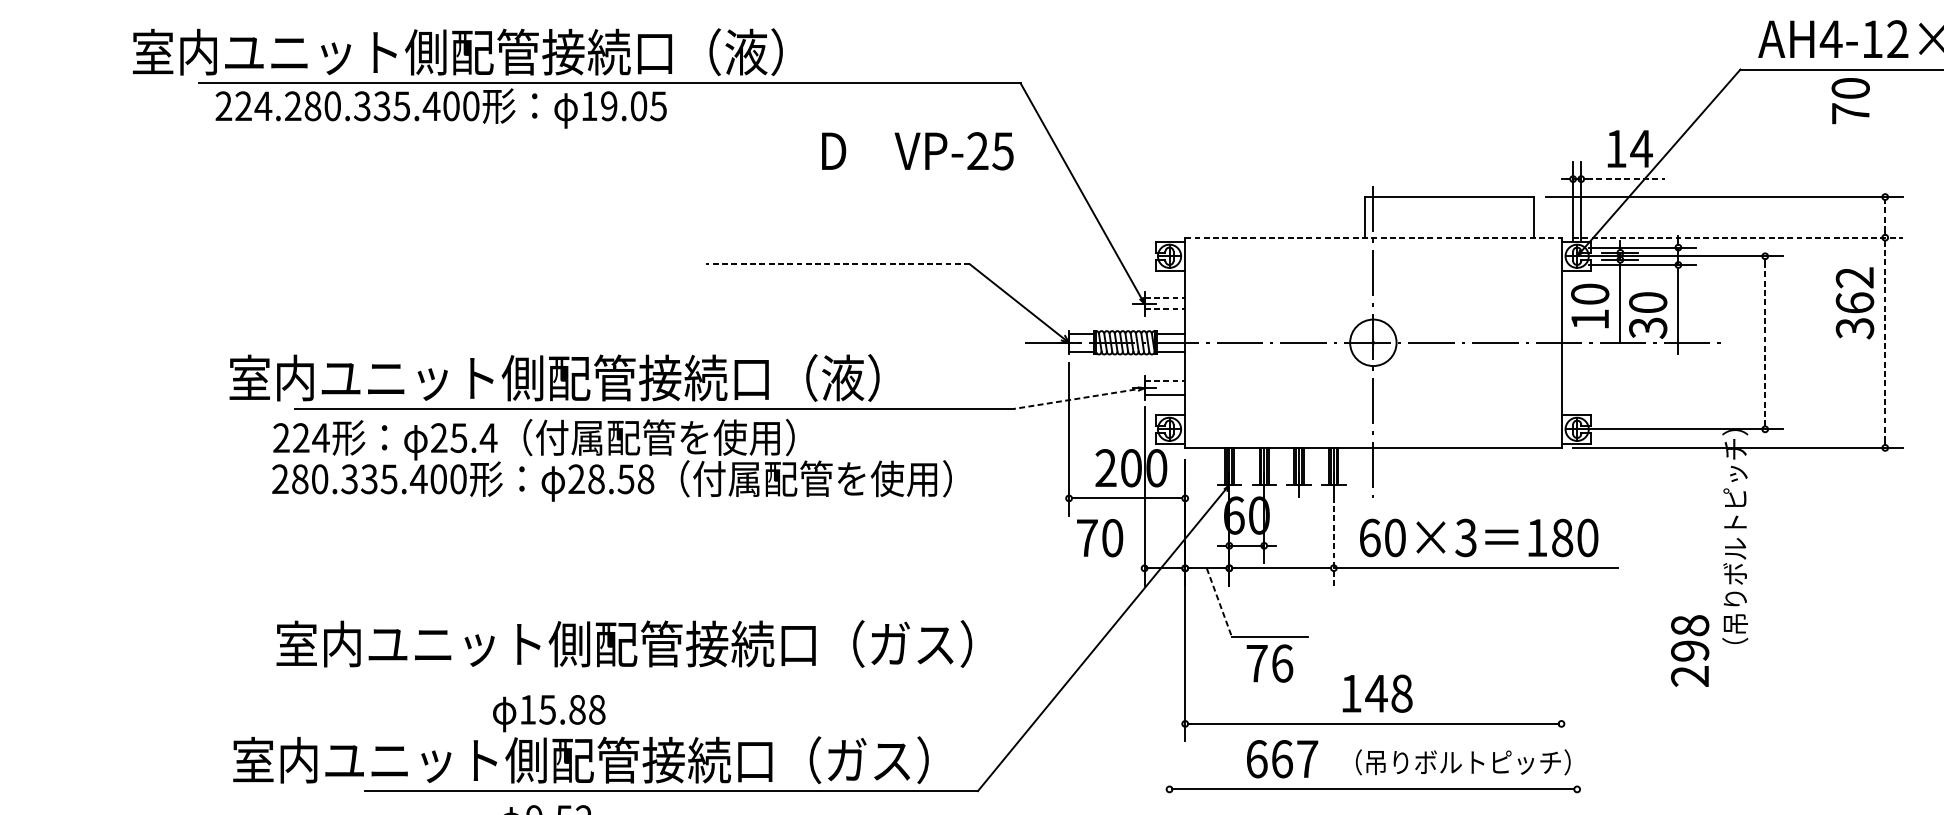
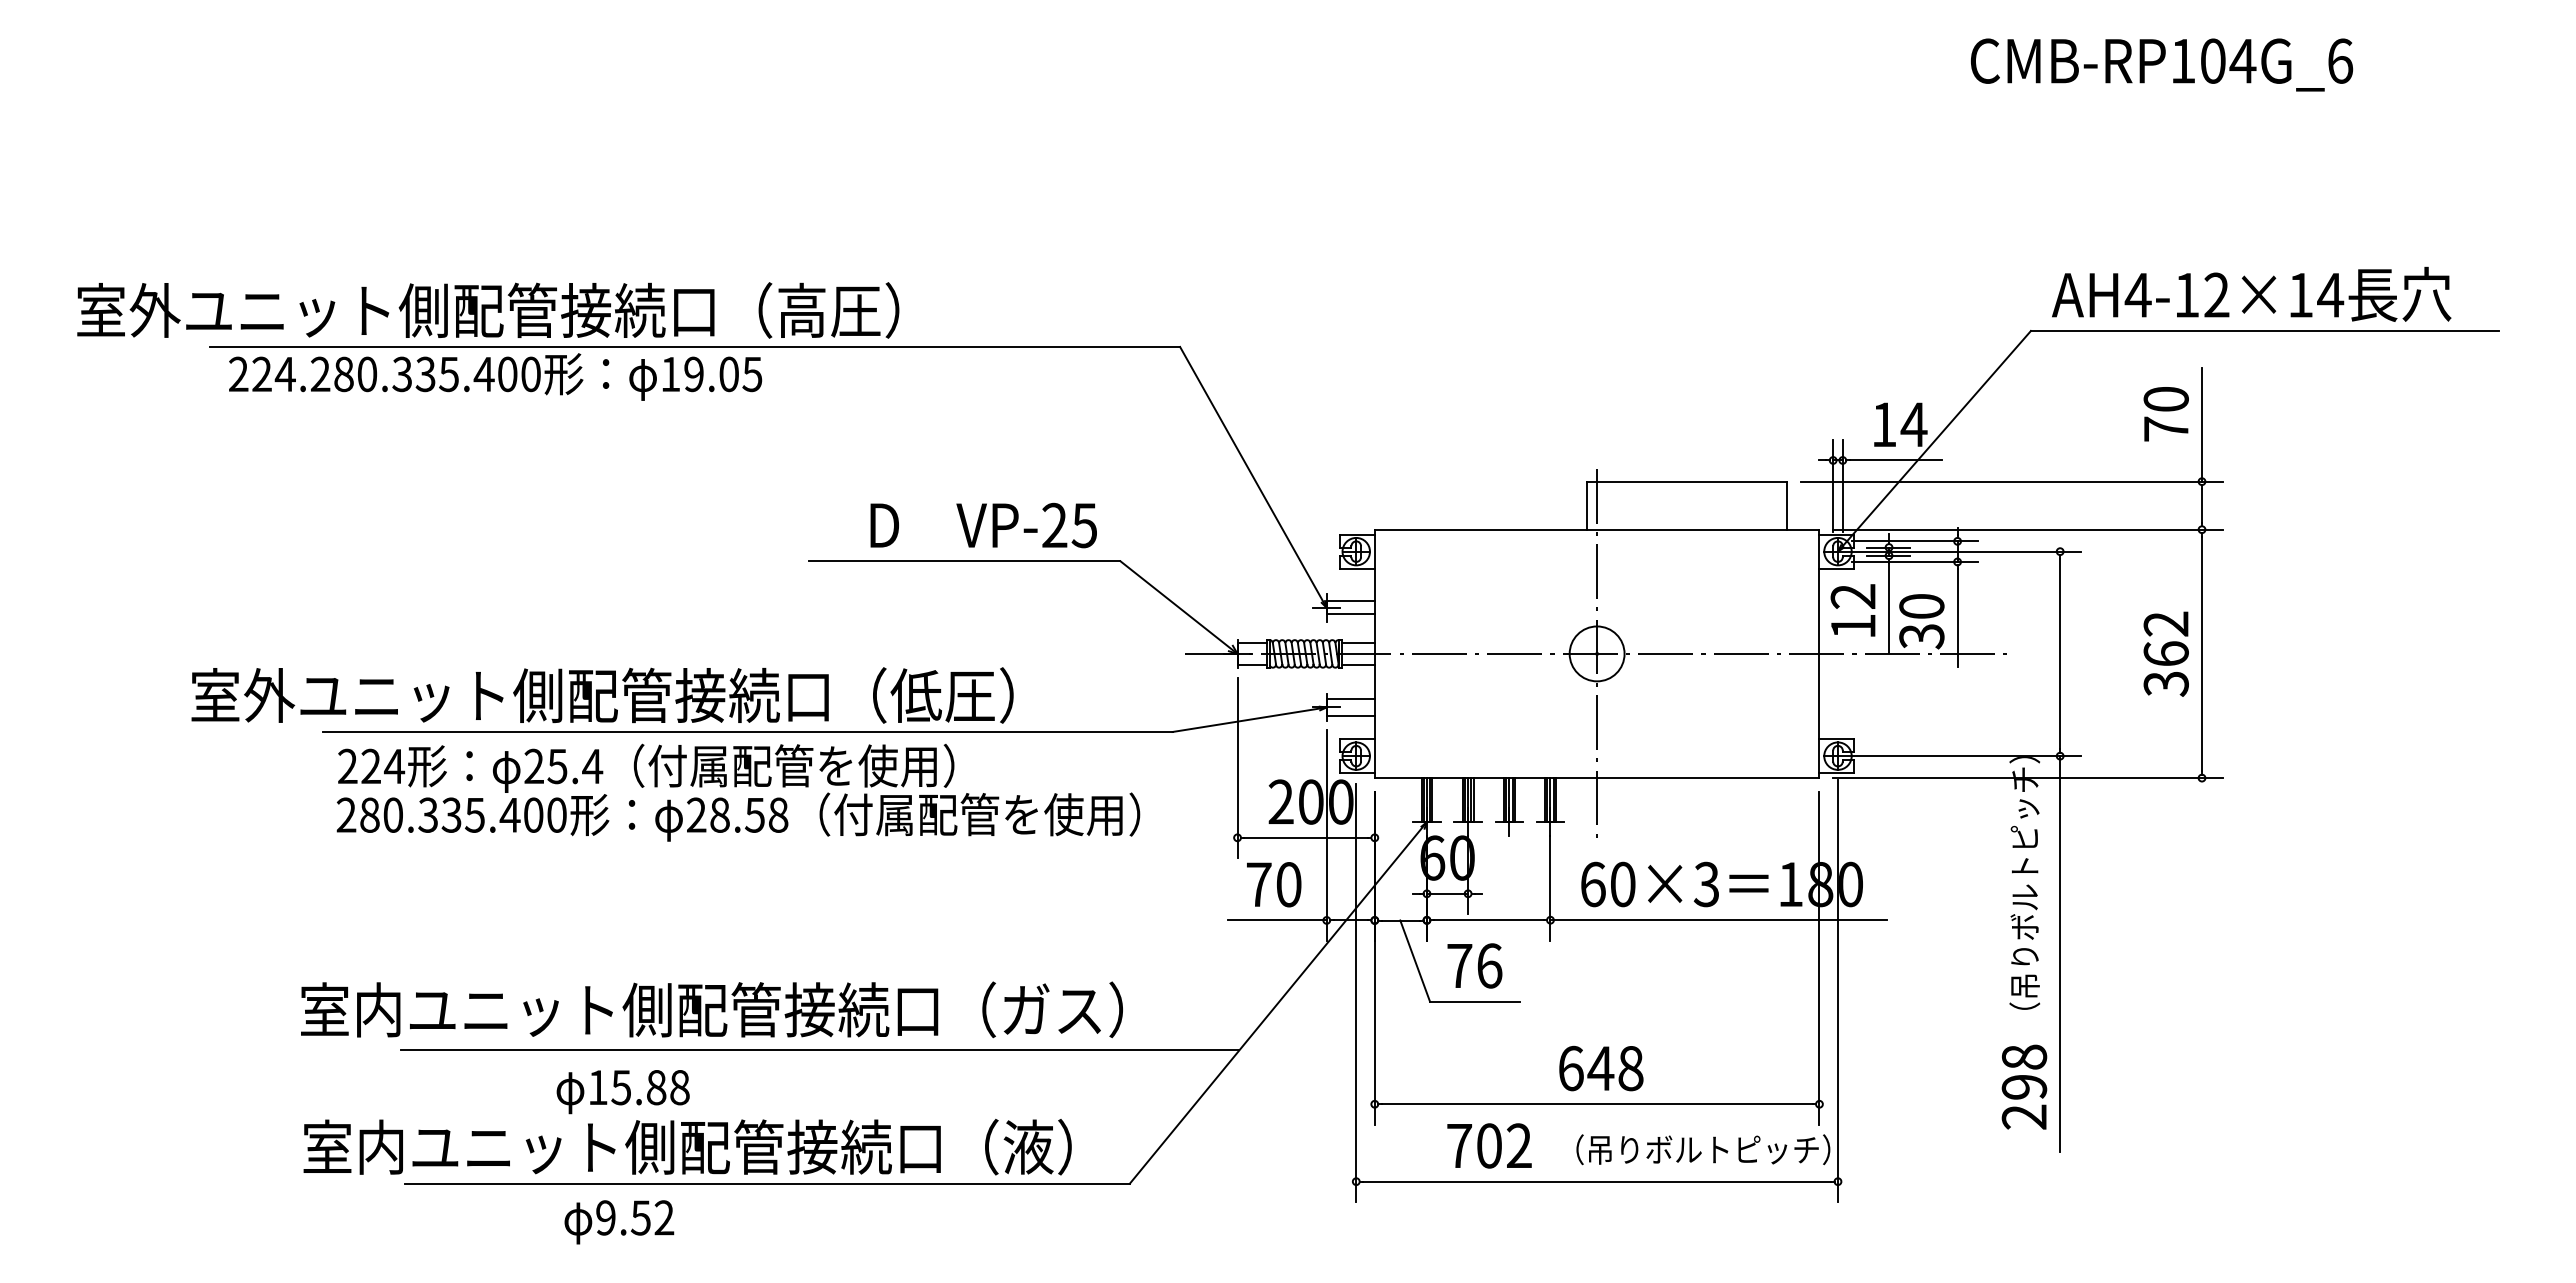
text: (427, 52) -> (479, 310), 室内ユニット側配管接続口（液） -> 室外ユニット側配管接続口（高圧）
text: (1850, 101) -> (2165, 414), moved
line: (1885, 148) -> (2202, 424), added
text: (917, 151) -> (983, 525), moved
line: (1626, 179) -> (1896, 460), dashed -> solid
line: (1885, 217) -> (2202, 505), dashed -> solid
line: (1373, 237) -> (1597, 529), dashed -> solid
line: (1737, 237) -> (2027, 529), dashed -> solid
line: (838, 264) -> (964, 561), dashed -> solid
text: (1589, 294) -> (1852, 596), 10 -> 12
line: (1165, 298) -> (1351, 601), dashed -> solid
text: (1854, 302) -> (2165, 653), moved
line: (1165, 309) -> (1351, 614), dashed -> solid
line: (1885, 342) -> (2202, 653), dashed -> solid
line: (1765, 343) -> (2060, 654), dashed -> solid
text: (524, 378) -> (593, 695), 室内ユニット側配管接続口（液） -> 室外ユニット側配管接続口（低圧）
line: (1165, 380) -> (1351, 698), dashed -> solid
line: (1079, 398) -> (1249, 719), dashed -> solid
text: (612, 460) -> (738, 792), moved
line: (1333, 541) -> (1550, 888), dashed -> solid
line: (1102, 568) -> (1277, 920), added
line: (1765, 596) -> (2060, 953), added
line: (1561, 599) -> (1819, 957), added
line: (1219, 603) -> (1415, 961), dashed -> solid
line: (1576, 628) -> (1837, 991), added
line: (1169, 629) -> (1356, 992), added
text: (1690, 650) -> (2024, 1086), moved
text: (1269, 663) -> (1474, 965), moved
line: (716, 678) -> (820, 1050), added
text: (1351, 693) -> (1571, 1068), 148 -> 648
text: (1282, 758) -> (1489, 1145), 667 -> 702
text: (573, 759) -> (651, 1146), 室内ユニット側配管接続口（ガス） -> 室内ユニット側配管接続口（液）

